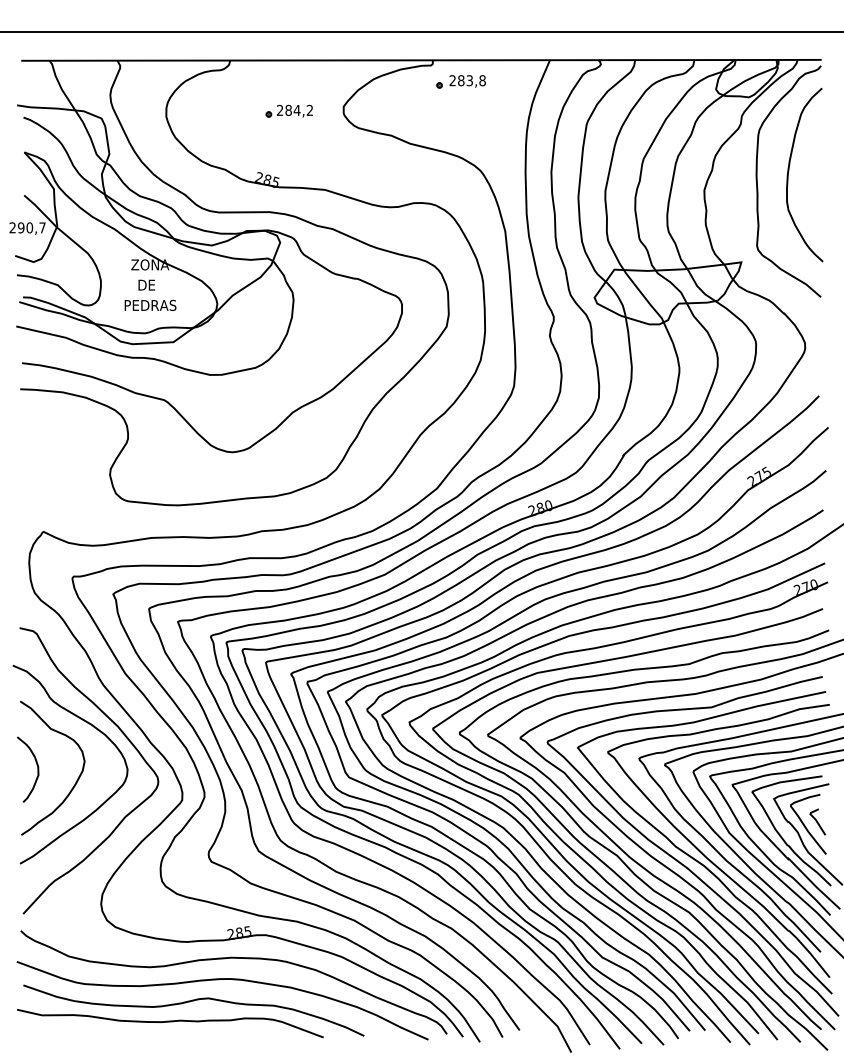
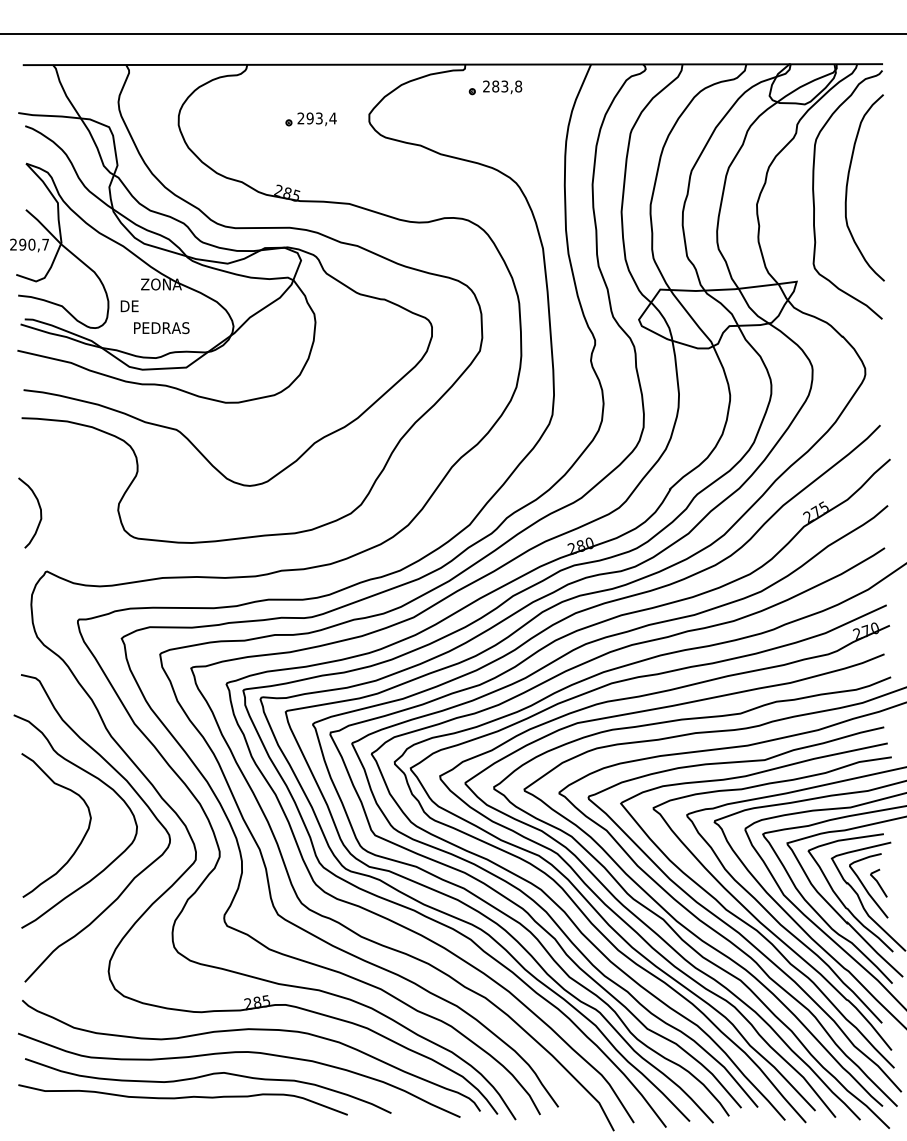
text: (299, 110) -> (321, 118), 284,2 -> 293,4
text: (146, 285) -> (129, 306), moved
curve: (36, 765) -> (39, 508), moved

